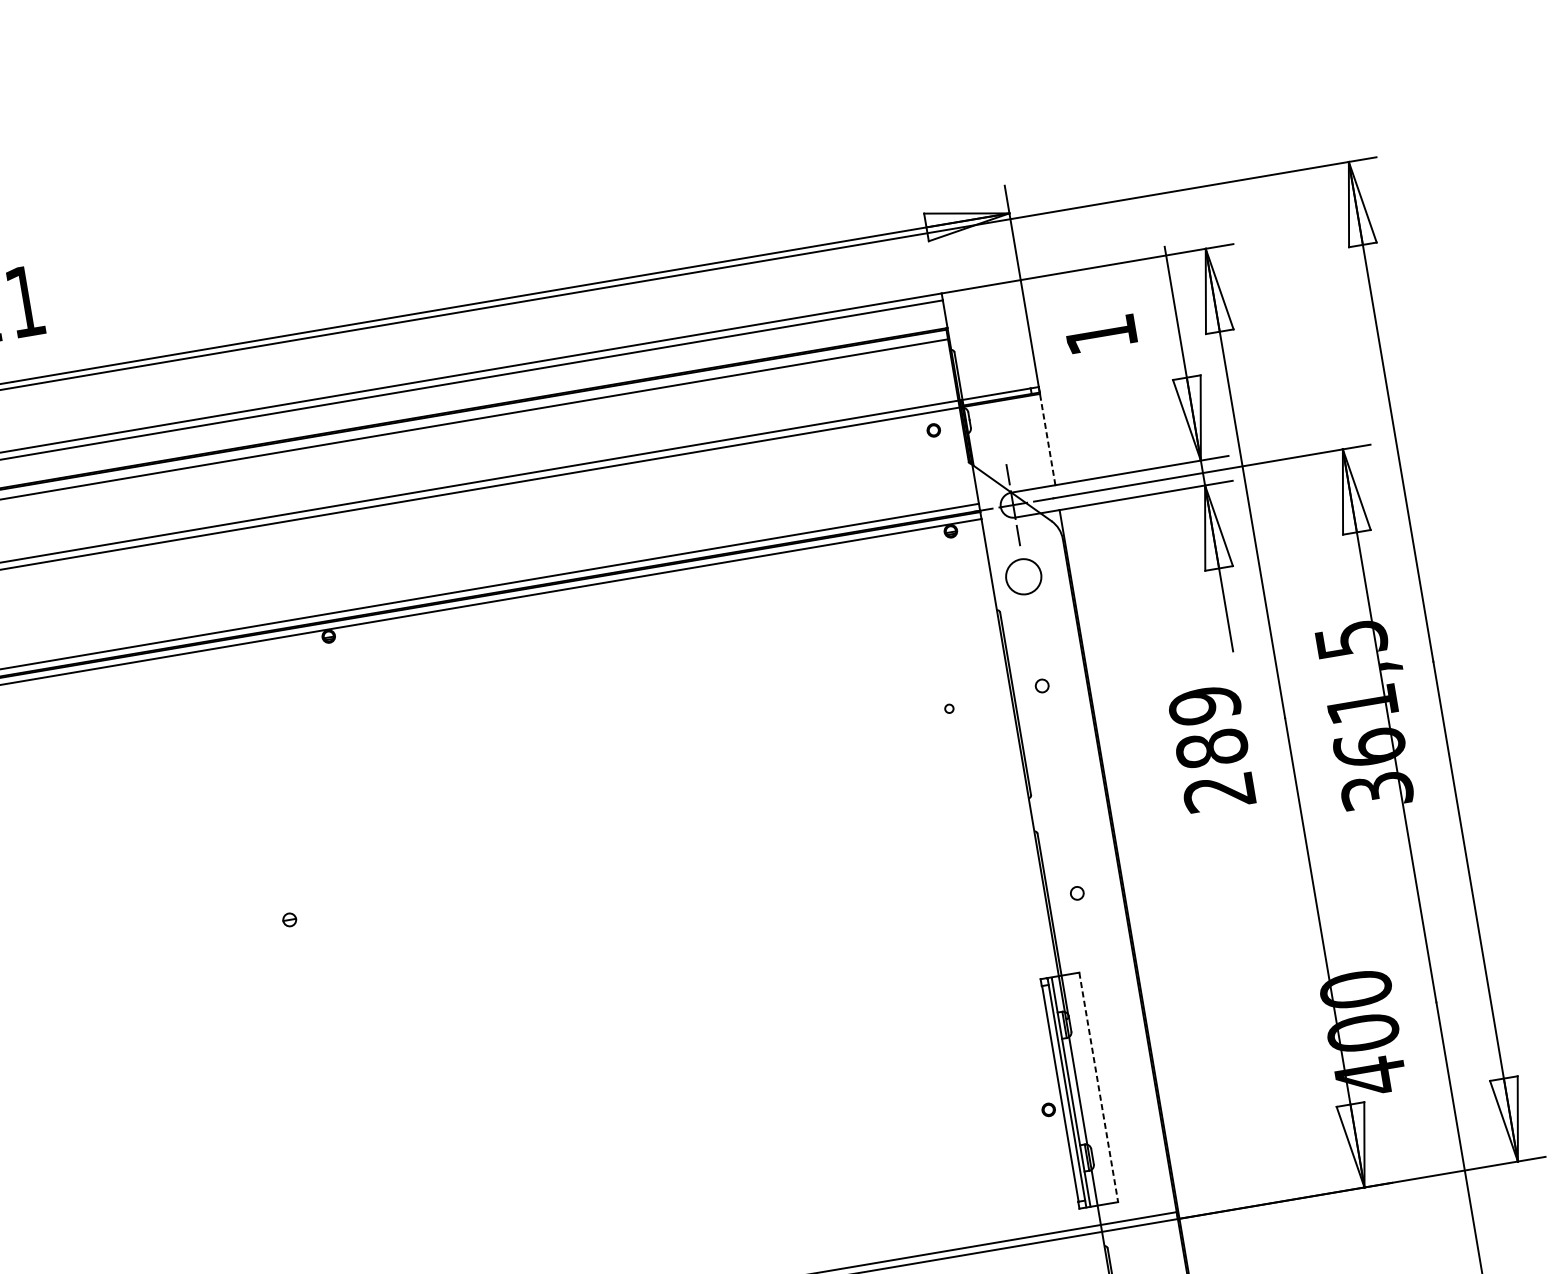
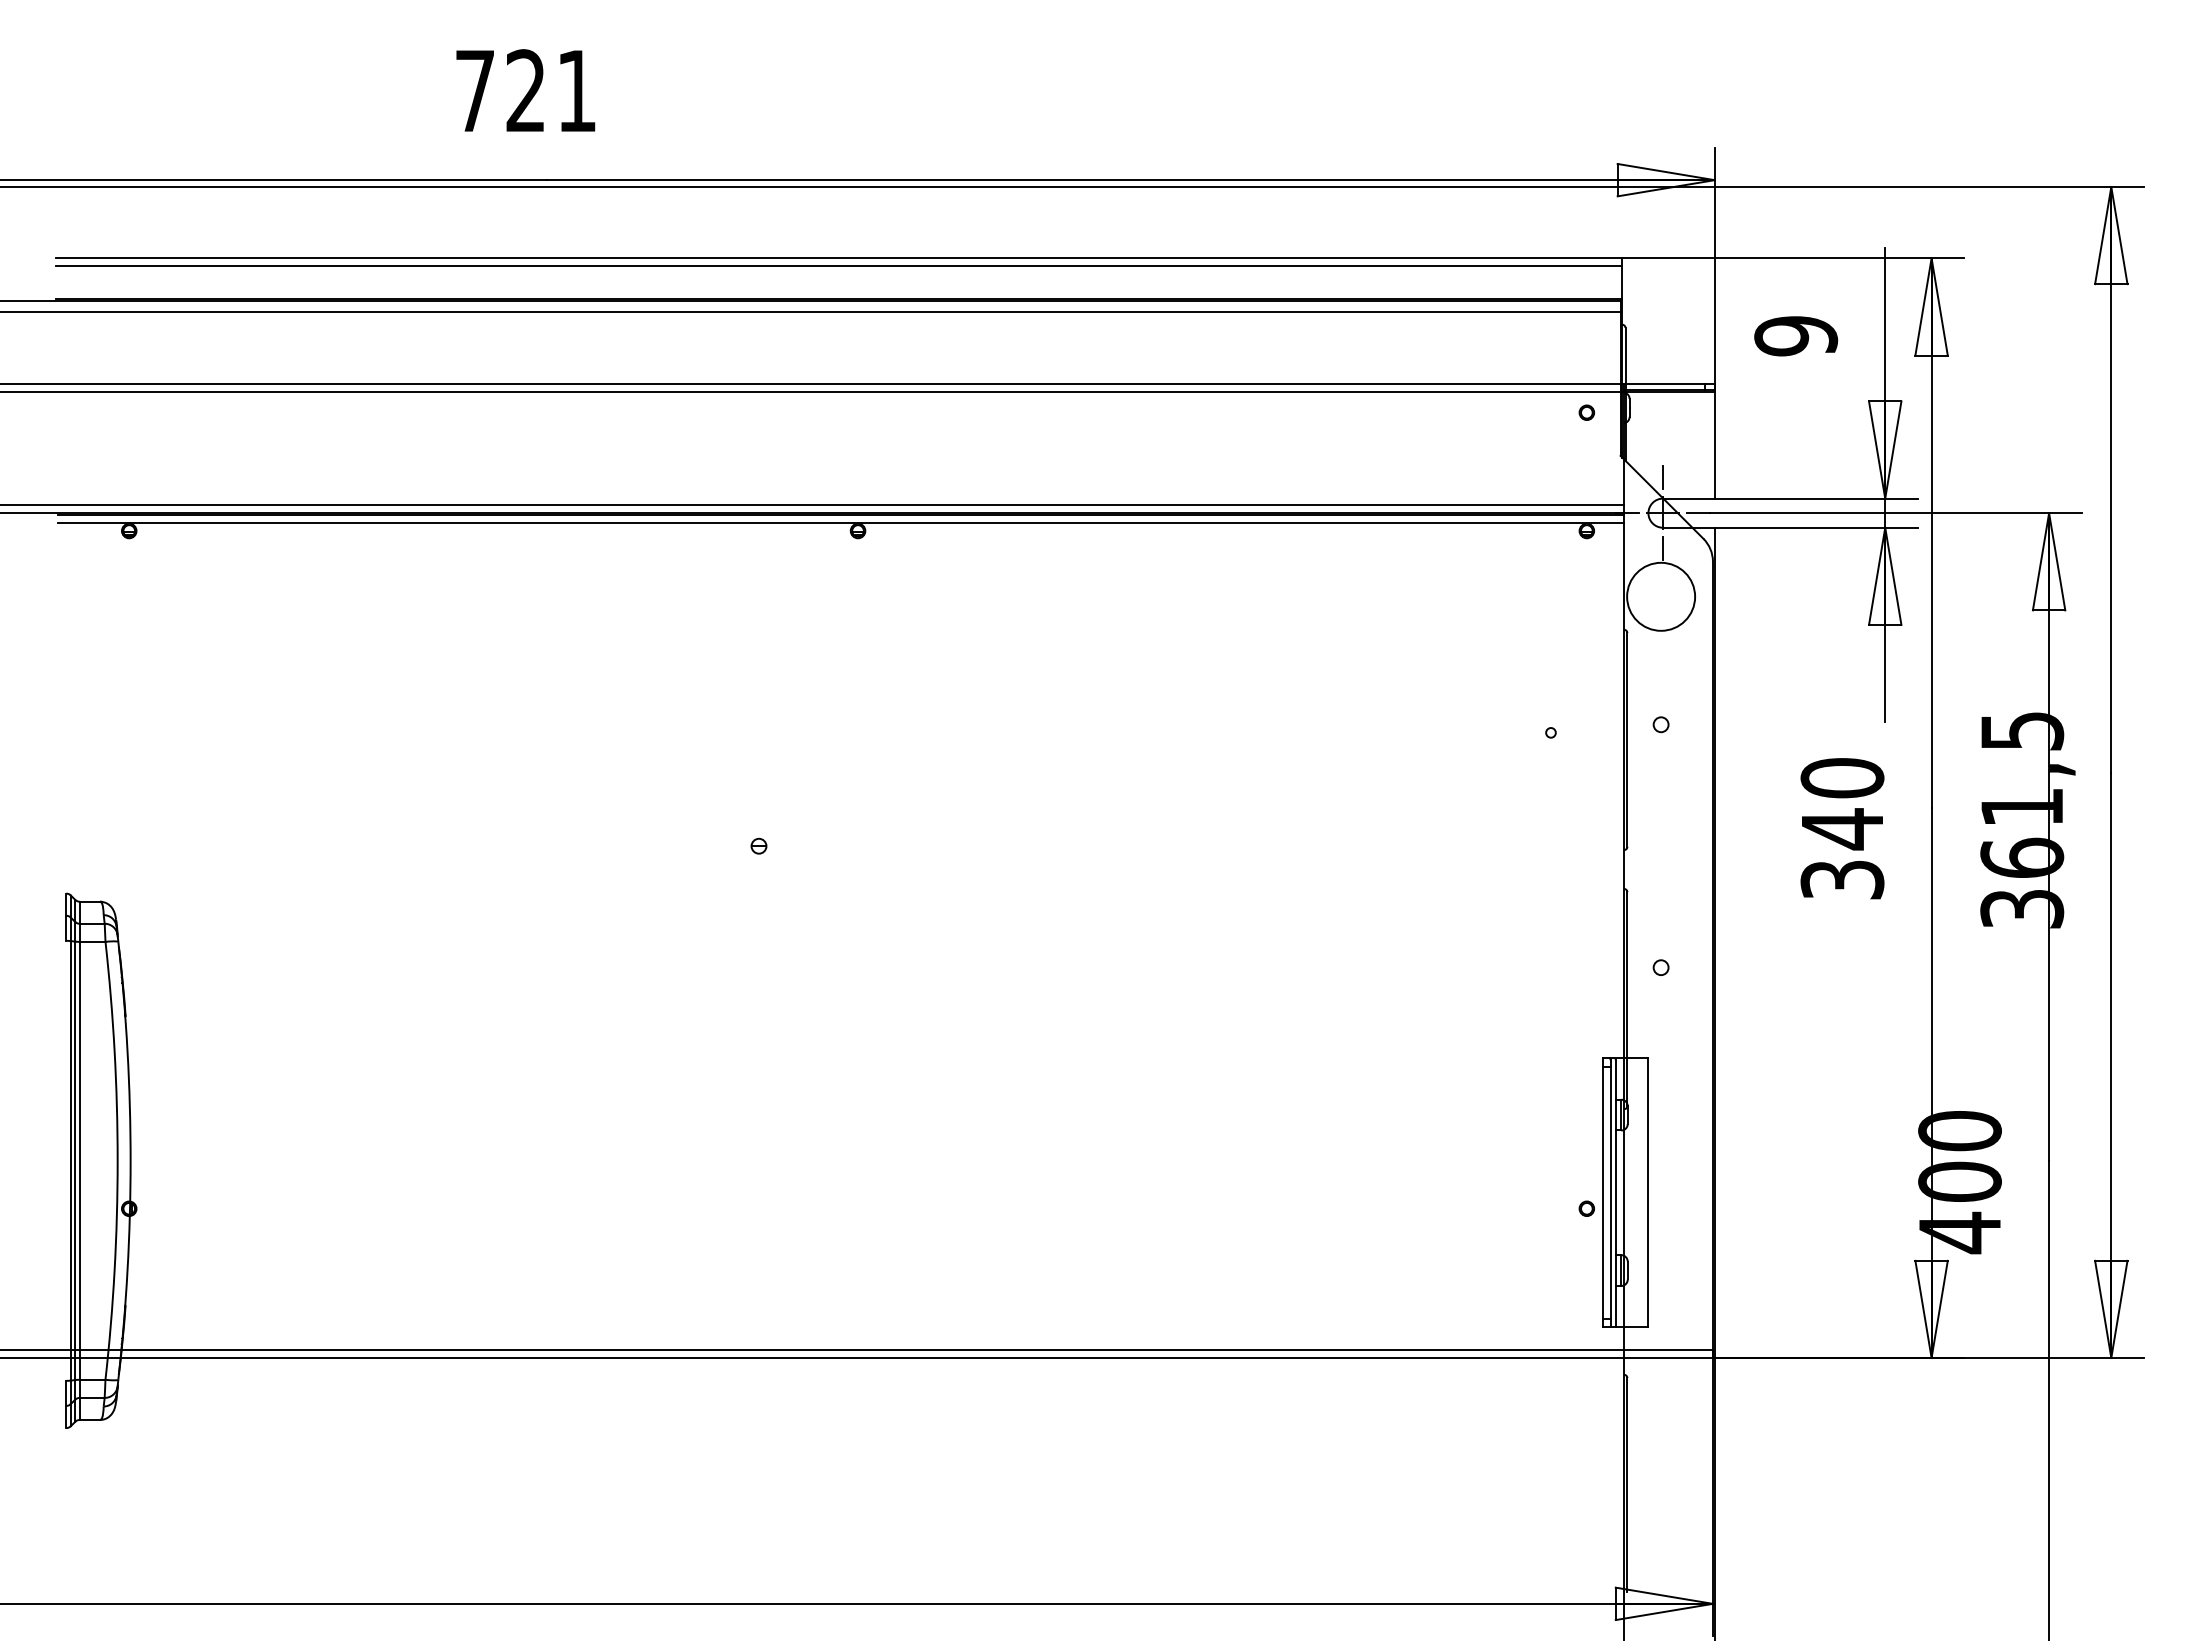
text: (1101, 335) -> (1796, 336), 1 -> 9
line: (1047, 439) -> (1714, 444), dashed -> solid
circle: (1024, 576) -> (1661, 596), size x1.67
text: (1212, 748) -> (1842, 828), 289 -> 340
line: (1099, 1087) -> (1648, 1193), dashed -> solid

